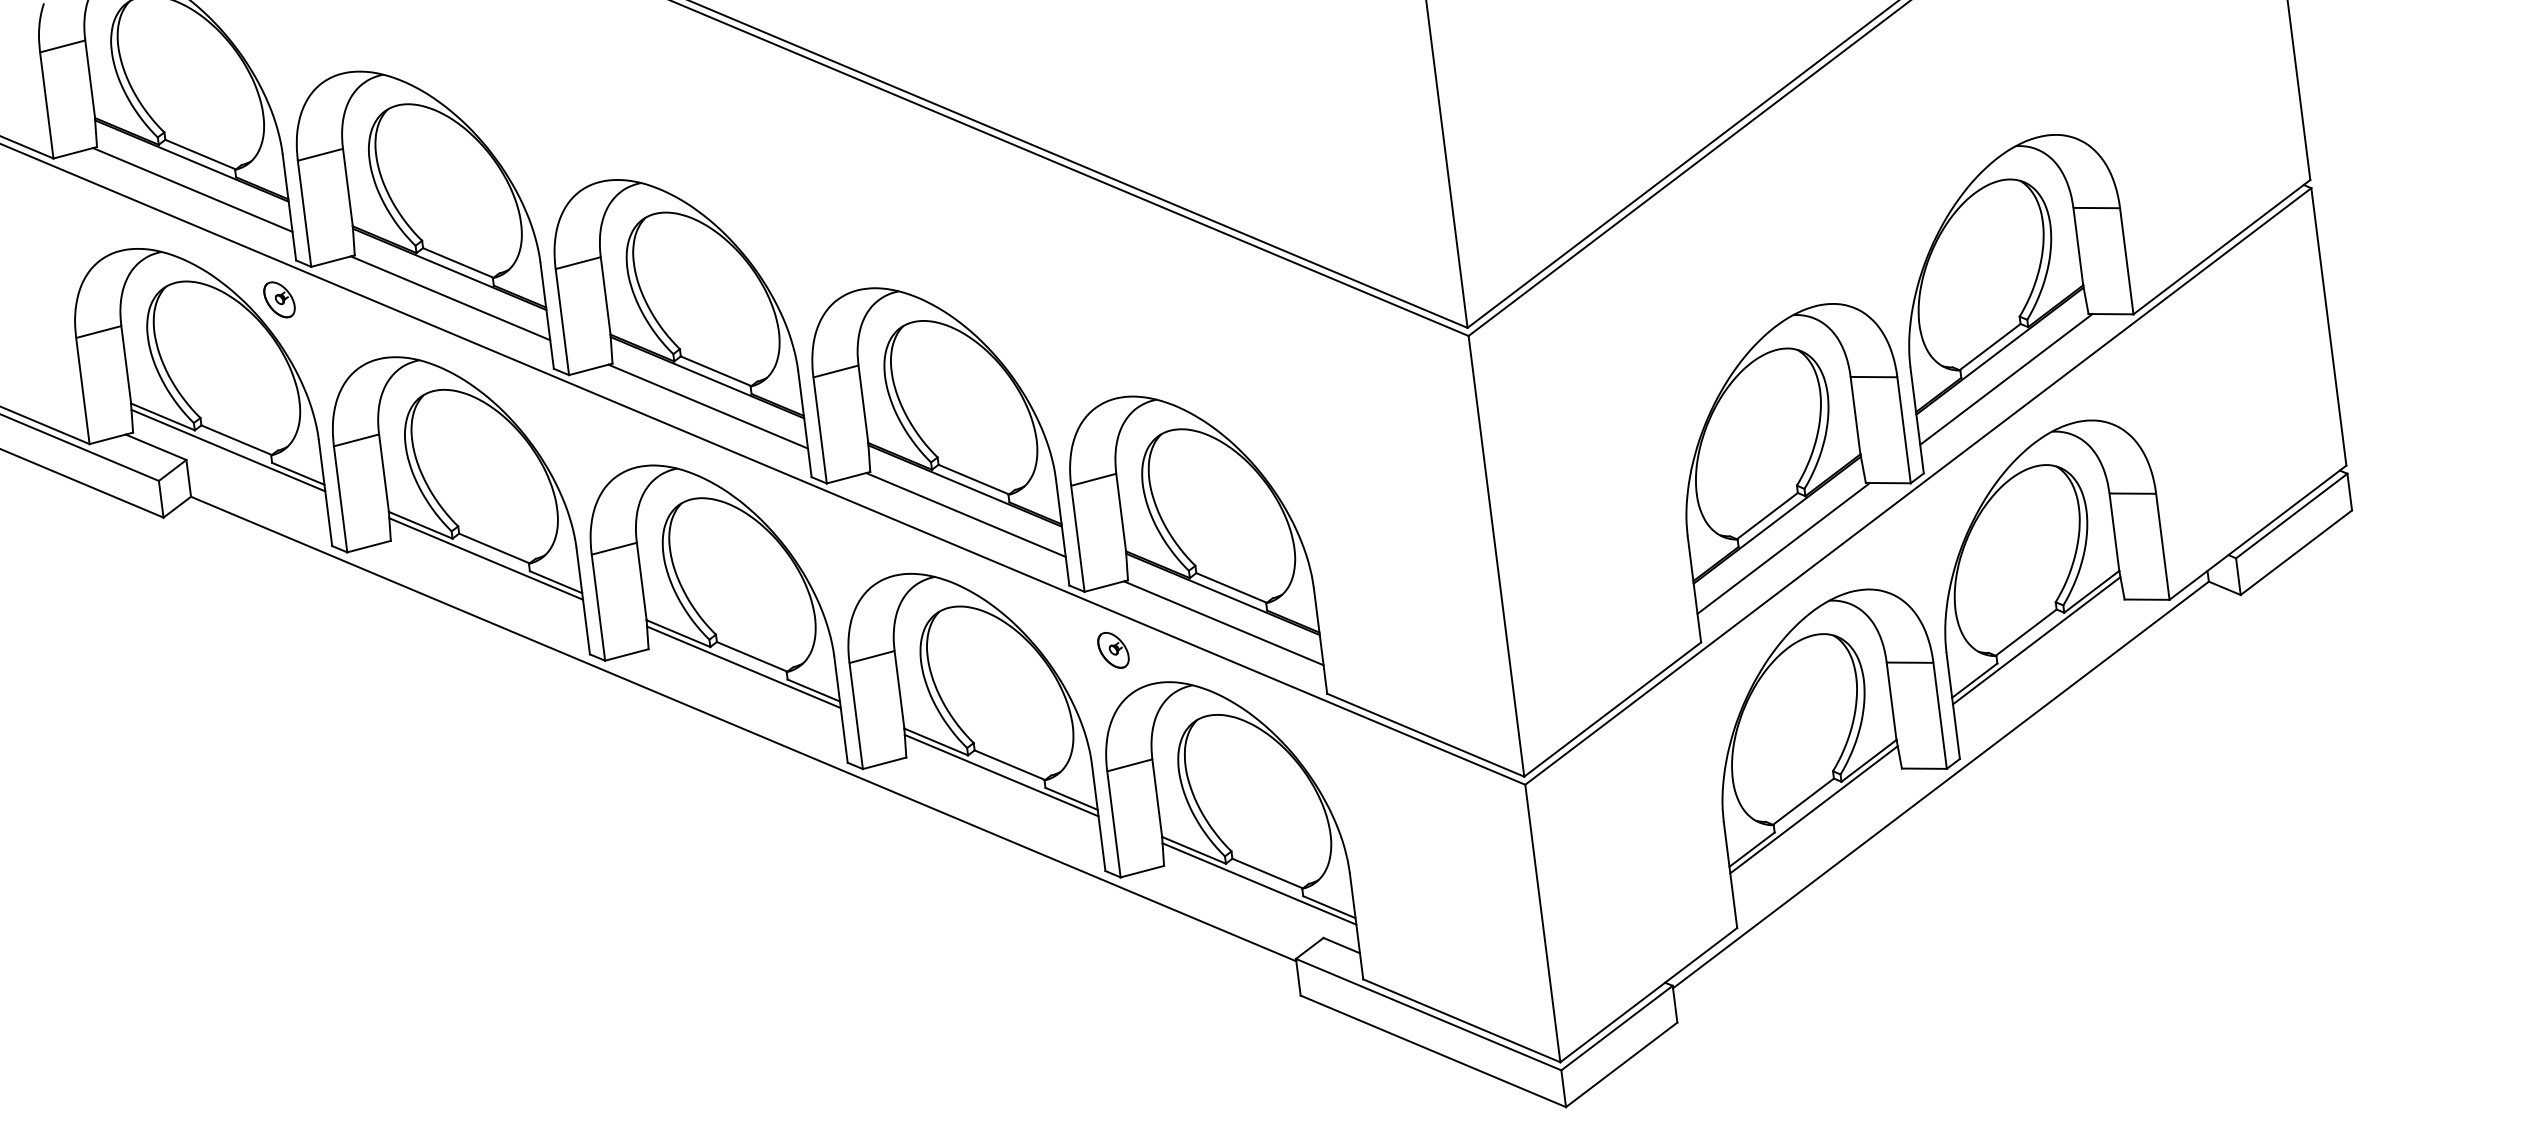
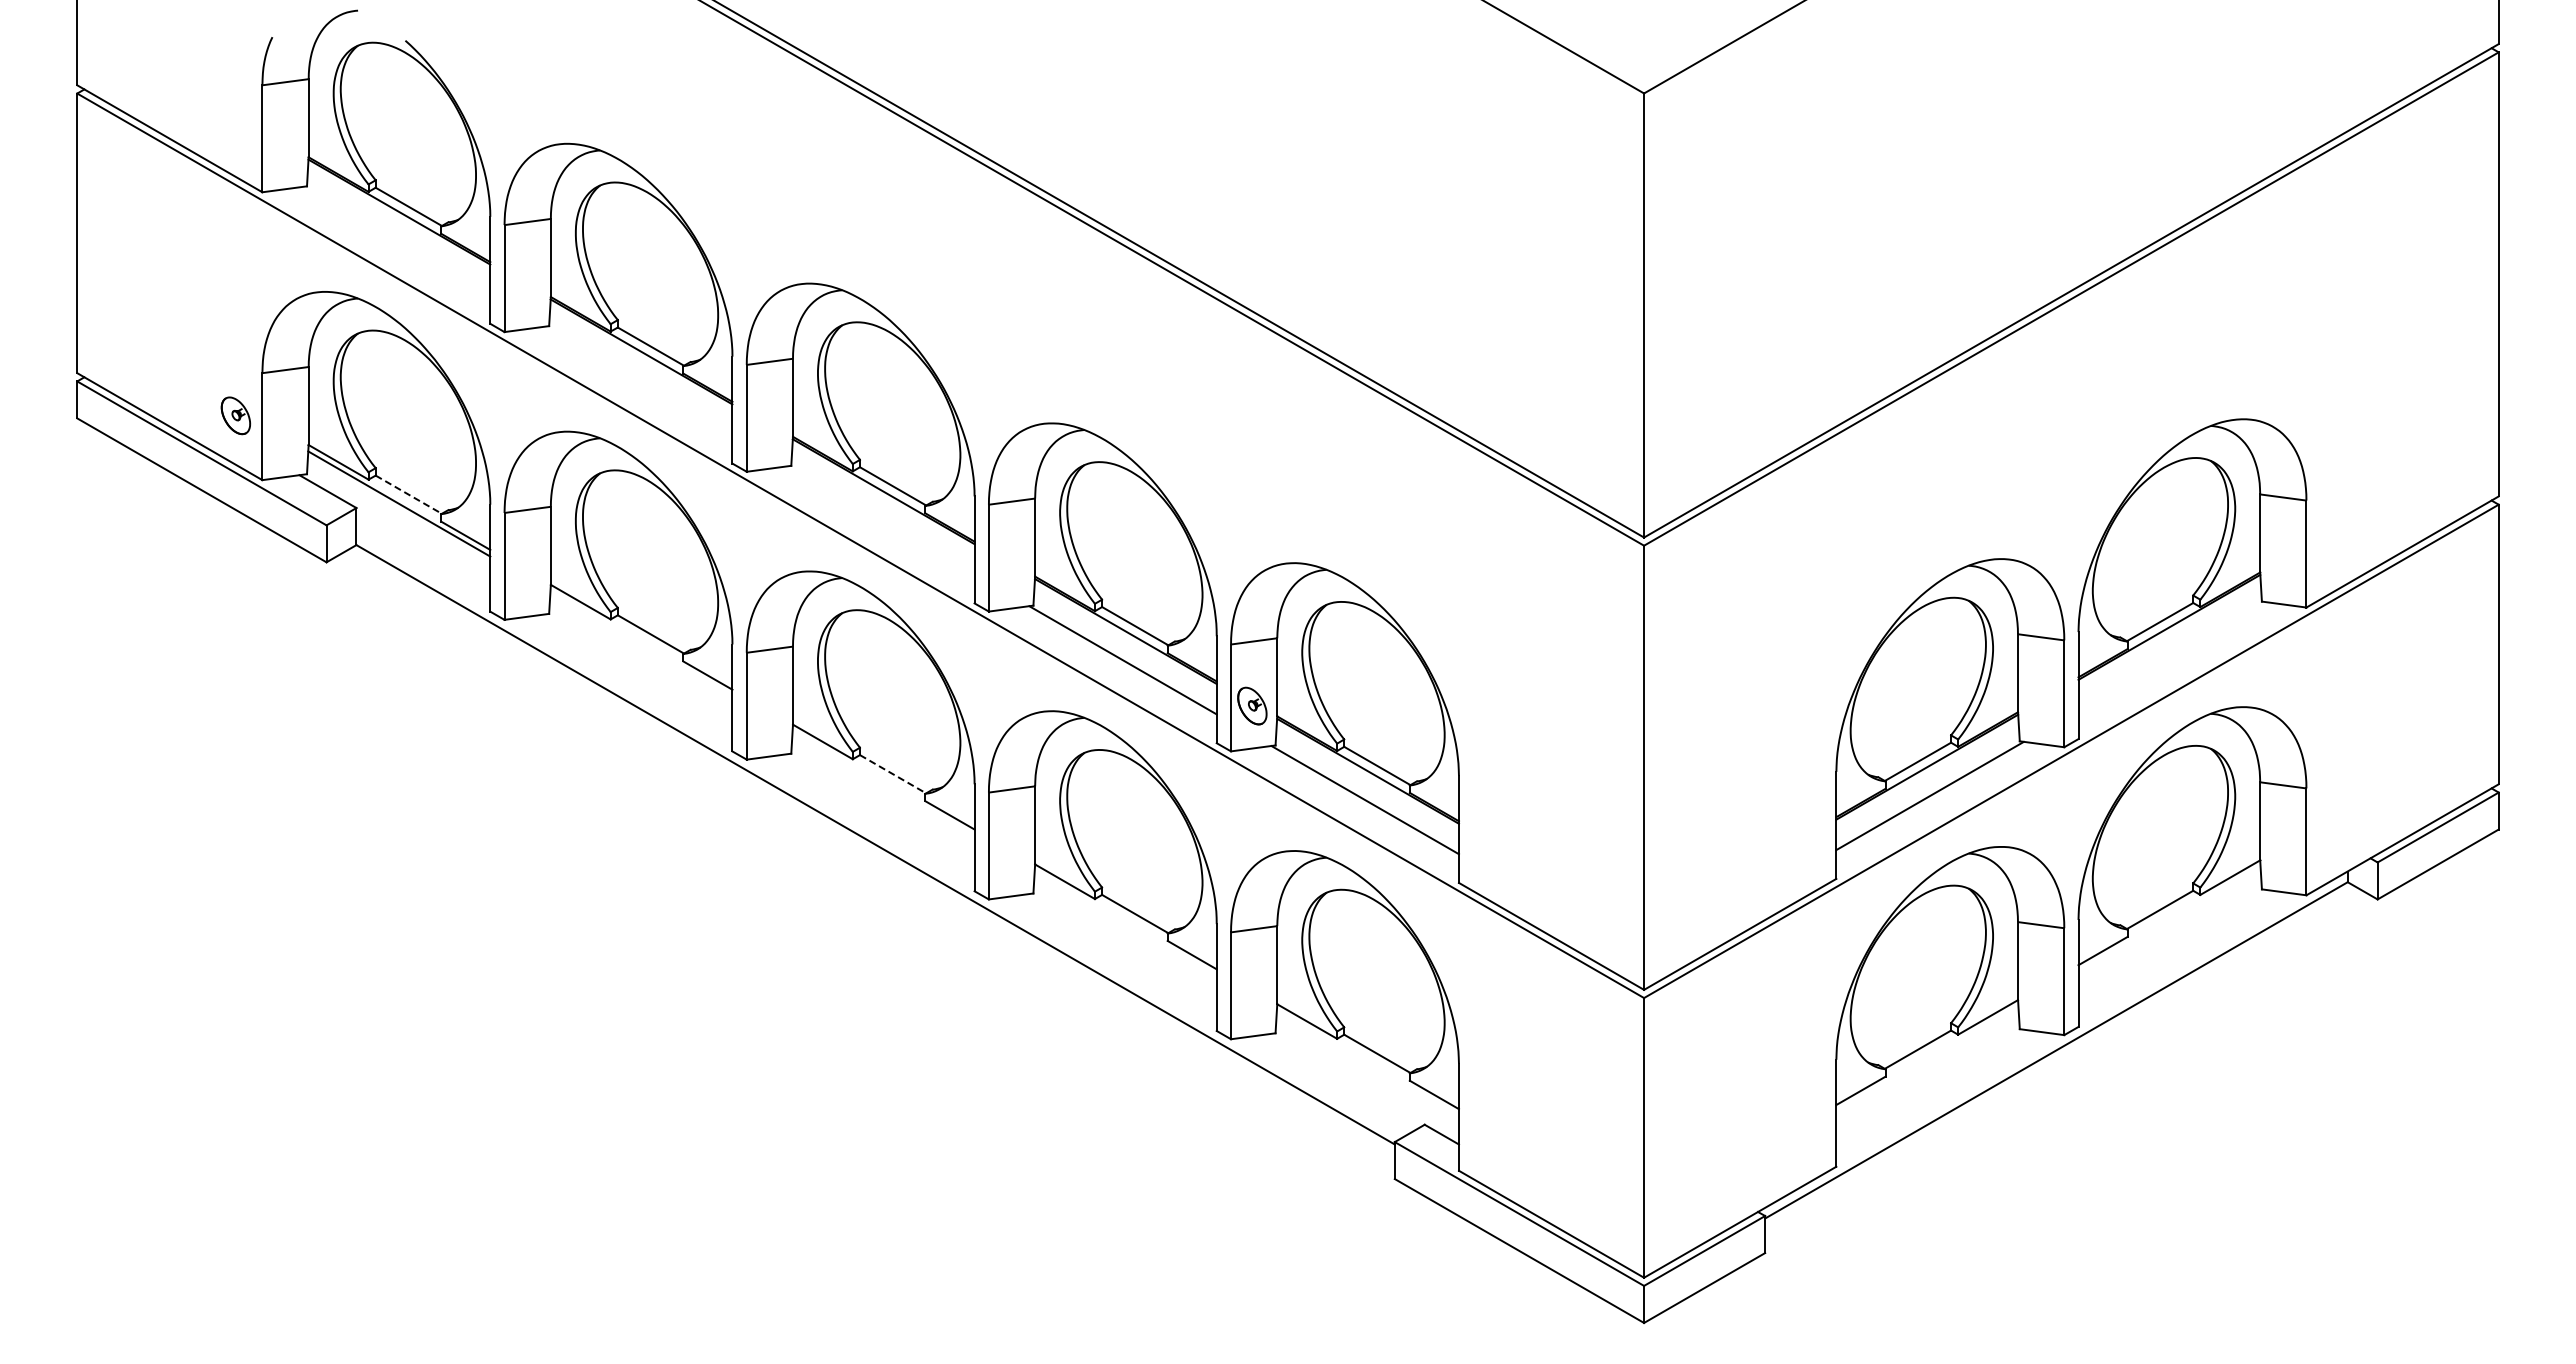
line: (192, 189) -> (396, 240), removed
line: (450, 298) -> (638, 380), removed
part: (279, 299) -> (235, 415), moved
line: (2005, 379) -> (2171, 656), removed
line: (707, 406) -> (880, 520), removed
line: (237, 439) -> (409, 494), solid -> dashed
line: (486, 558) -> (641, 643), removed
line: (2036, 639) -> (2169, 918), removed
part: (1113, 649) -> (1252, 705), moved
line: (752, 657) -> (893, 774), solid -> dashed
line: (743, 667) -> (883, 783), removed
line: (1001, 774) -> (1125, 922), removed
line: (1814, 809) -> (1927, 1058), removed
line: (1258, 883) -> (1367, 1062), removed

